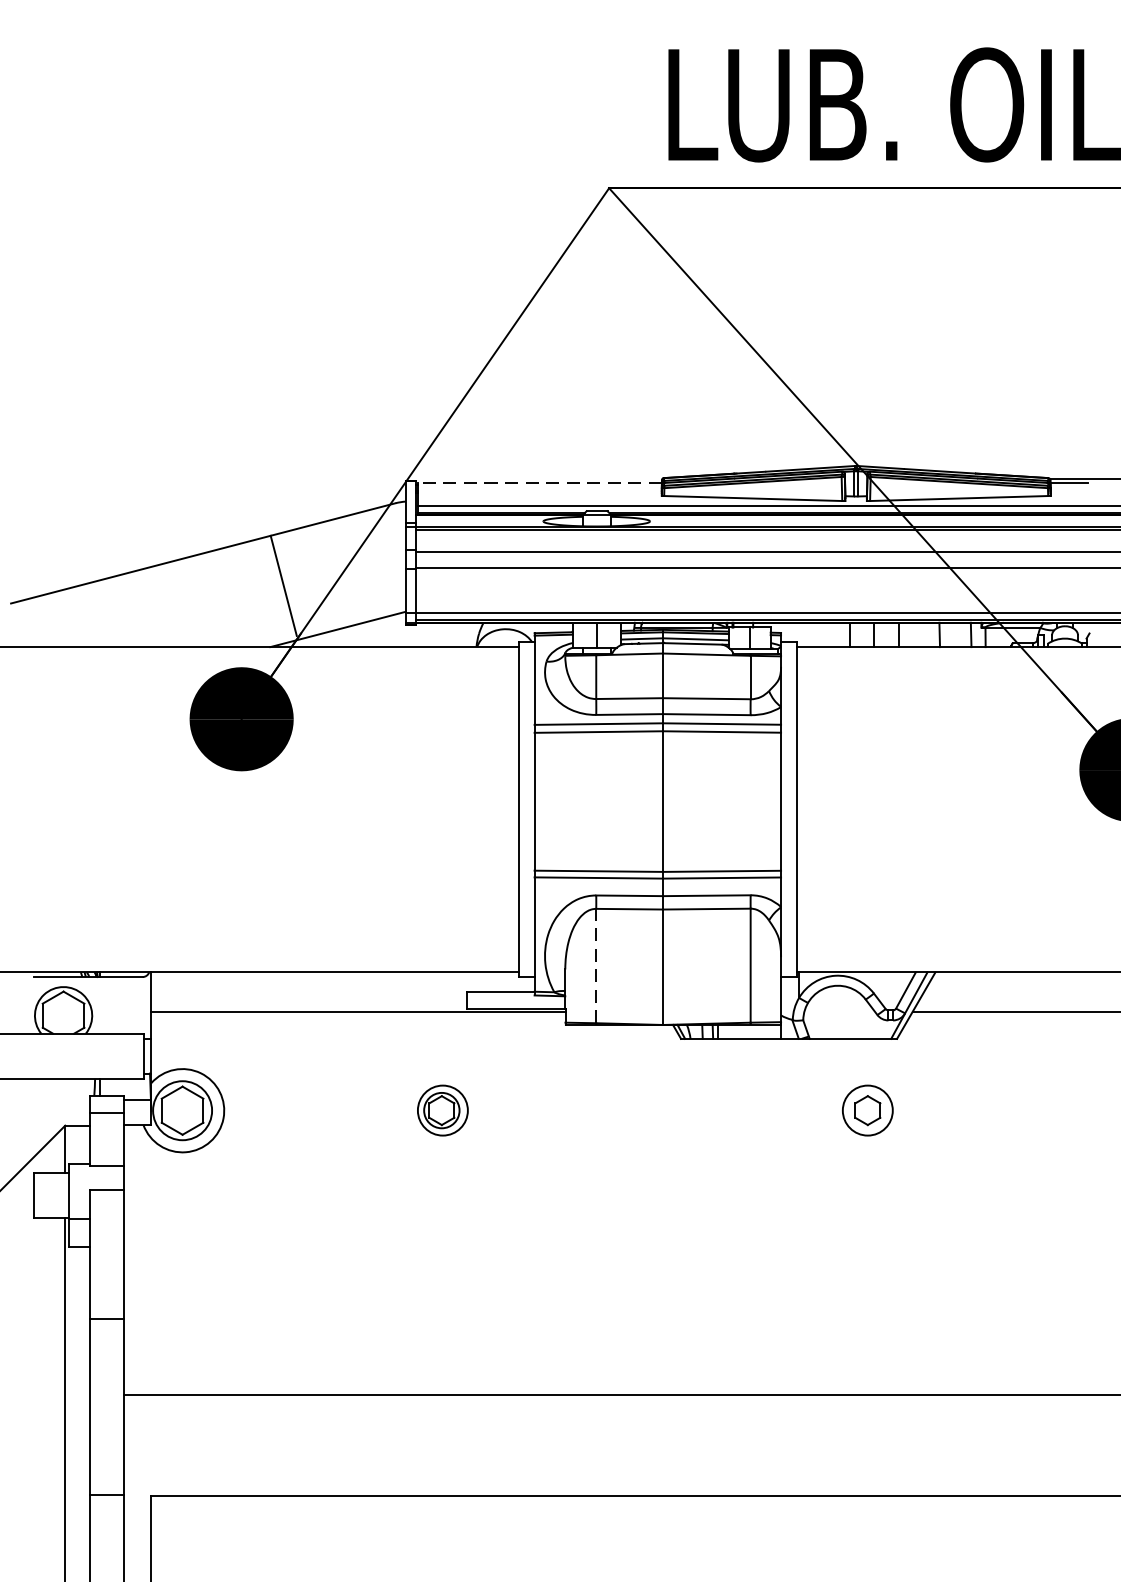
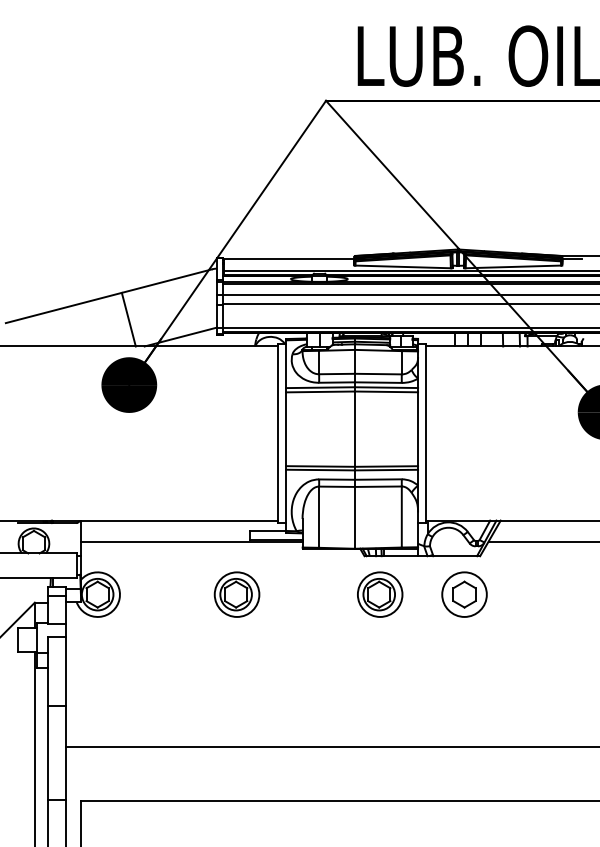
line: (539, 482) -> (288, 258), dashed -> solid
line: (283, 585) -> (128, 319), moved
line: (596, 966) -> (319, 517), dashed -> solid
part: (441, 1110) -> (236, 594), size x1.67
part: (710, 1110) -> (380, 594), added
part: (867, 1110) -> (464, 594), size x1.67

